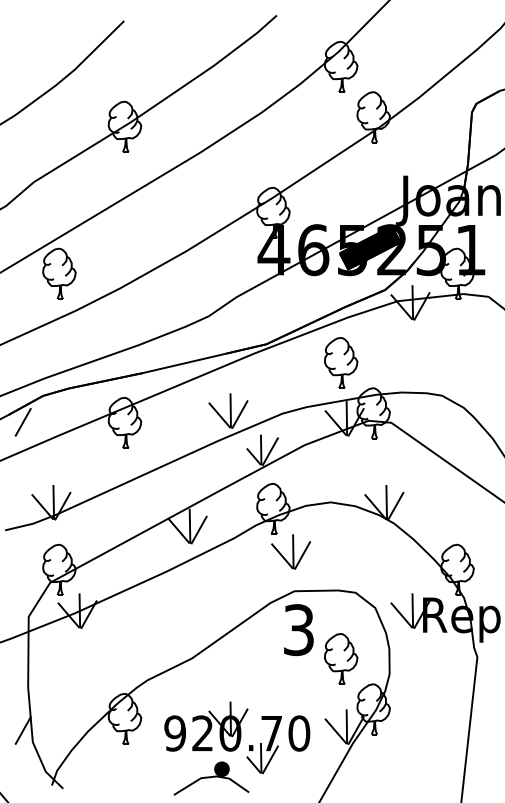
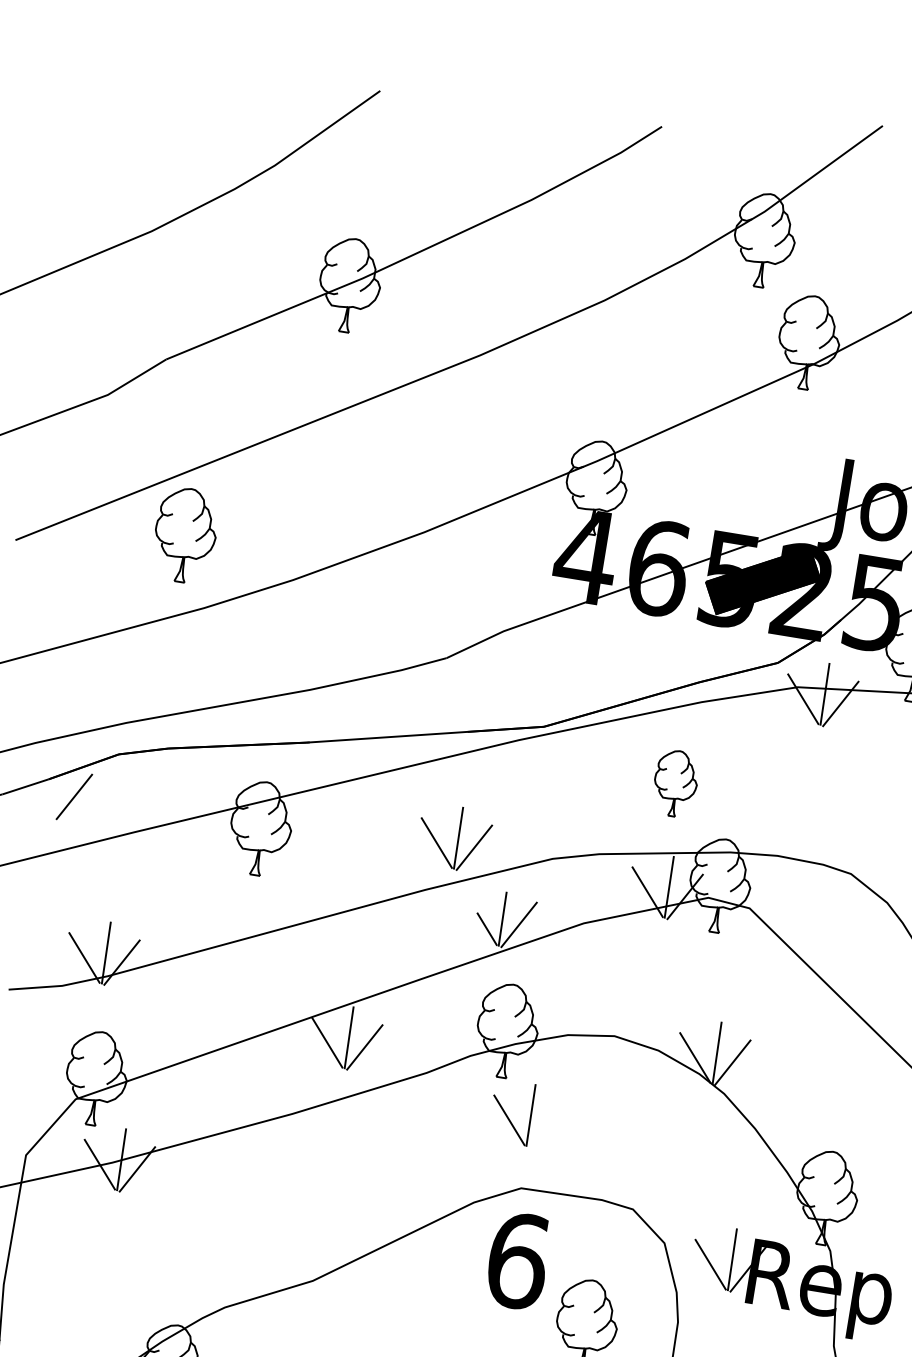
part: (341, 362) -> (676, 782), size x0.7
line: (302, 555) -> (546, 1125), removed
text: (298, 630) -> (516, 1261), 3 -> 6

